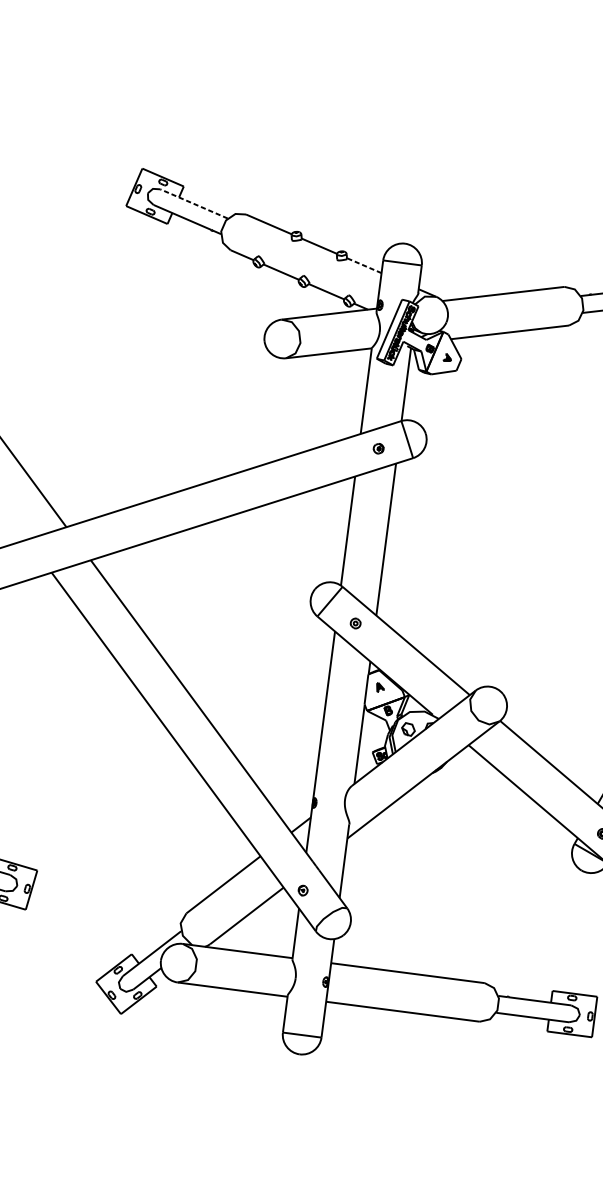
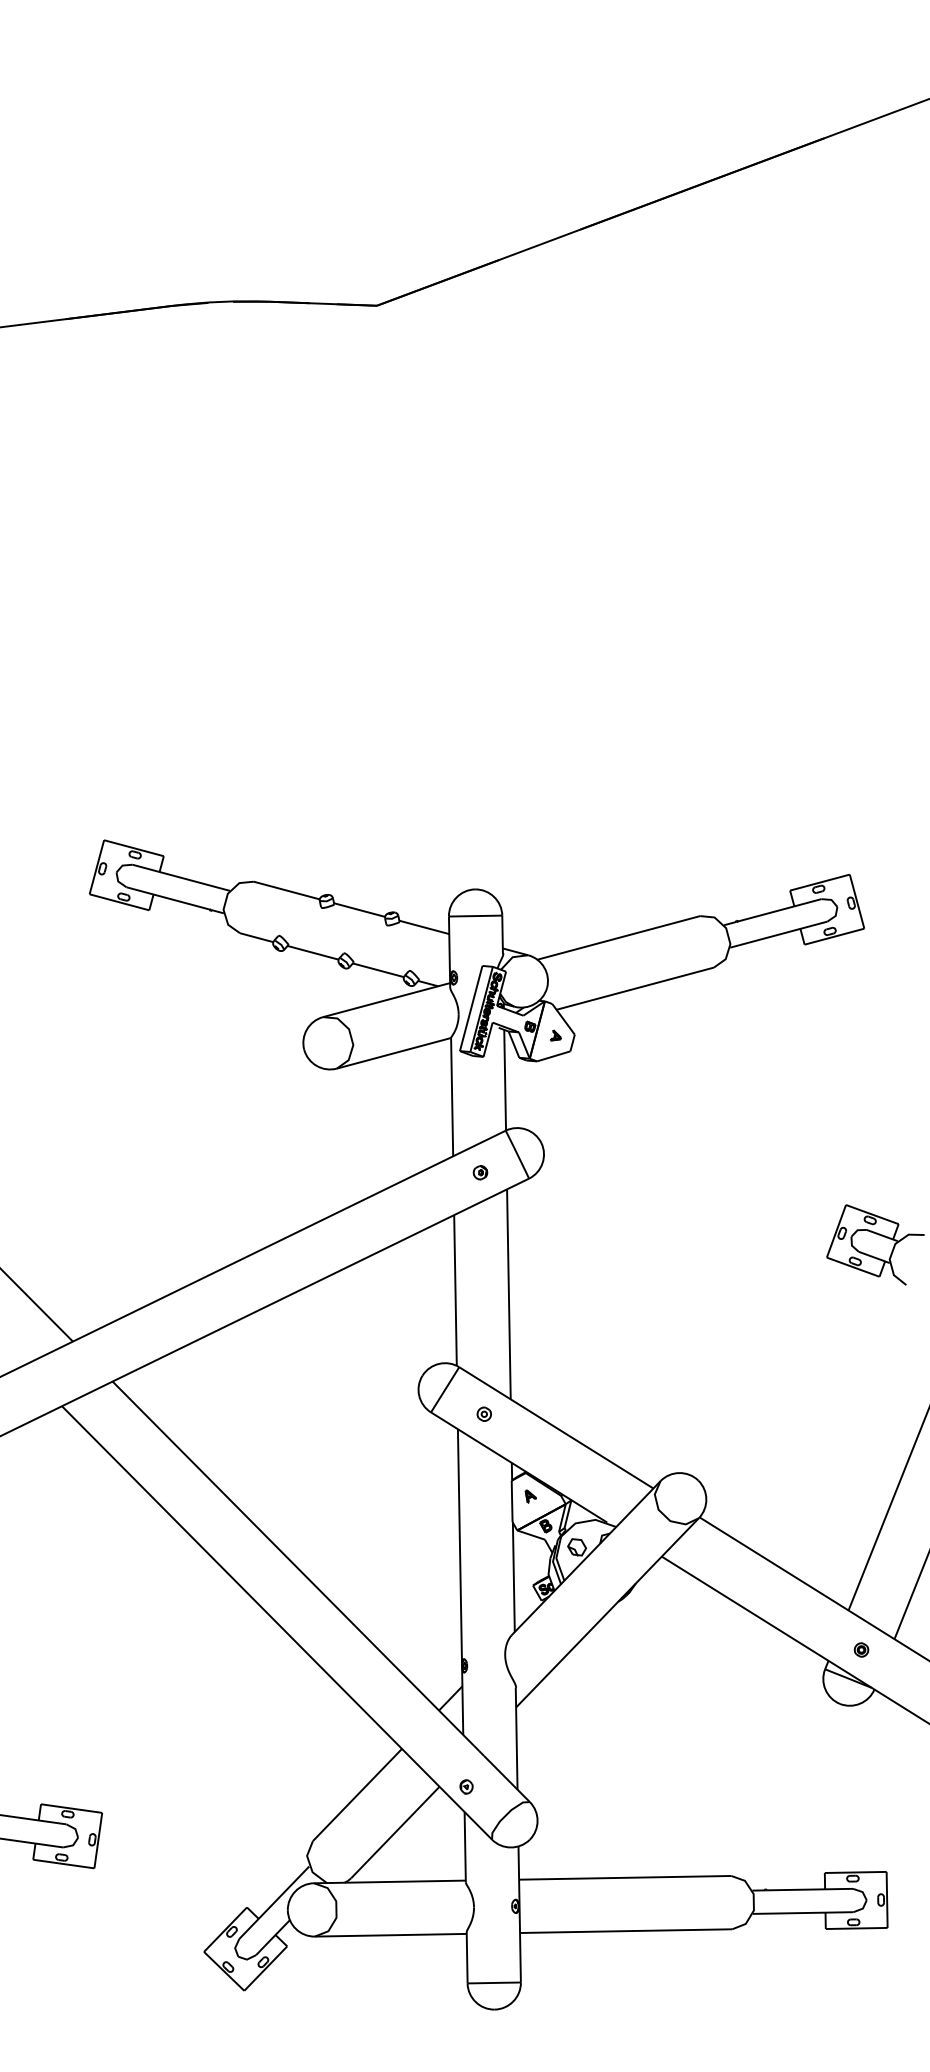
line: (193, 203) -> (180, 877), dashed -> solid
line: (364, 265) -> (424, 927), dashed -> solid

